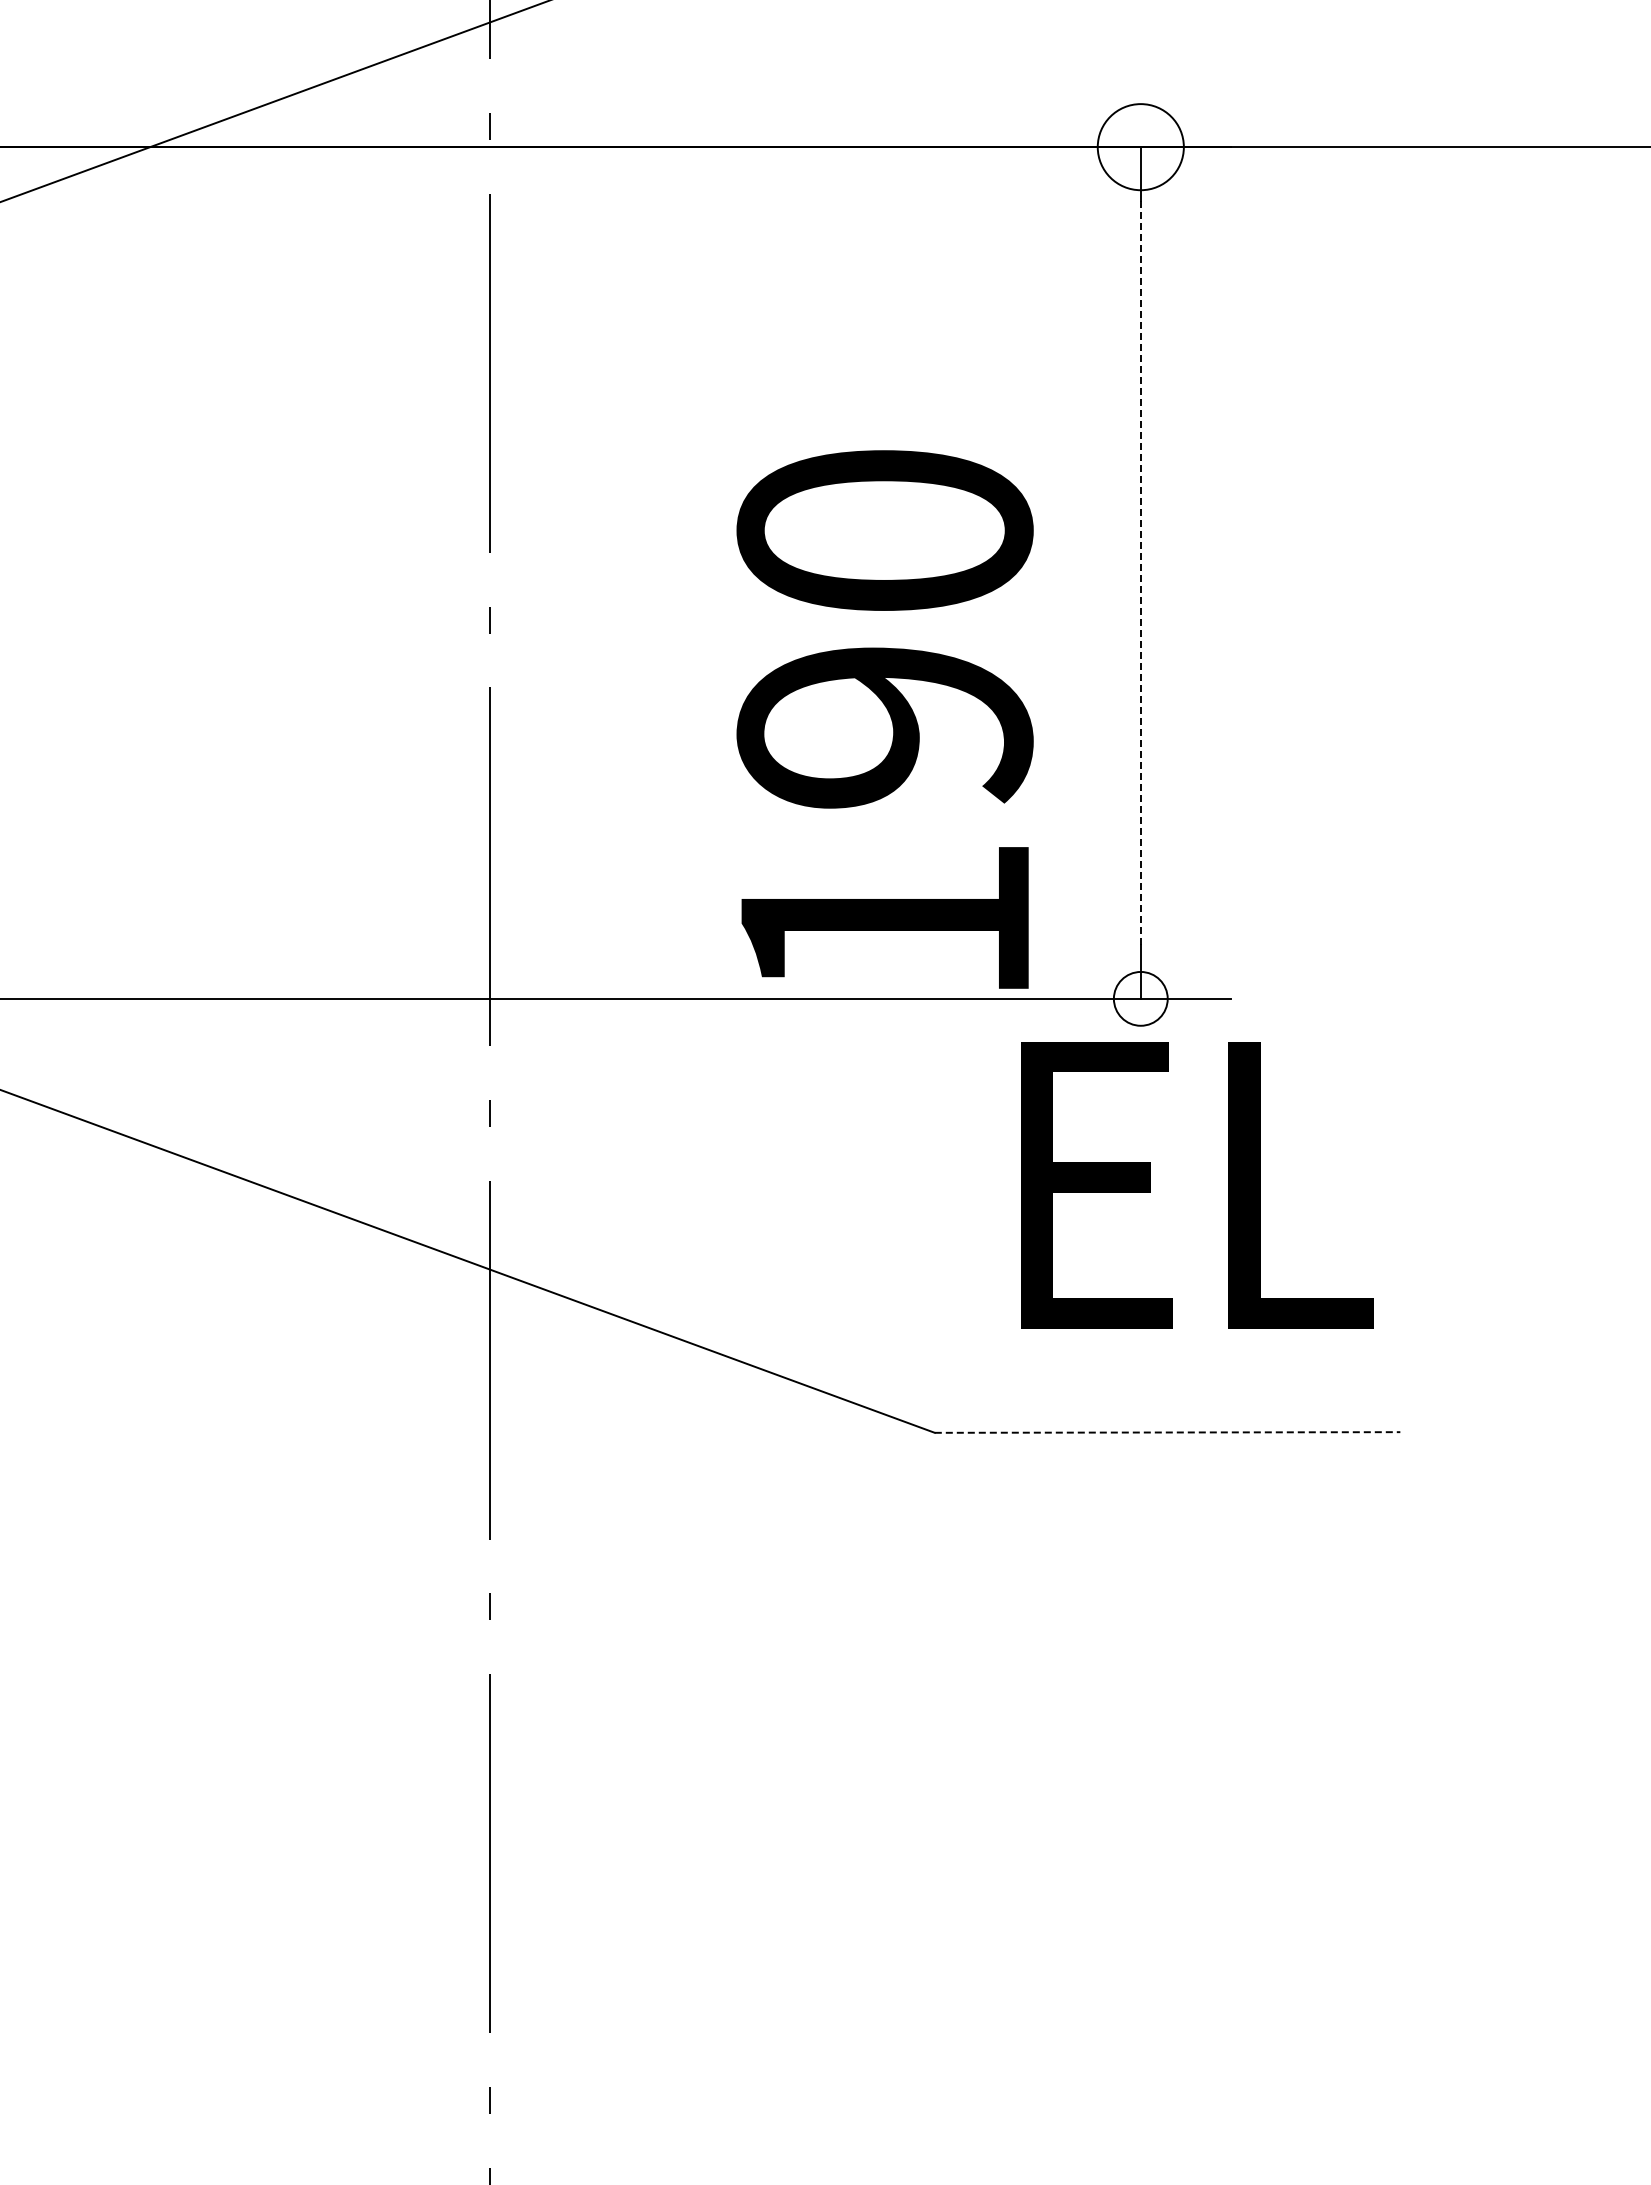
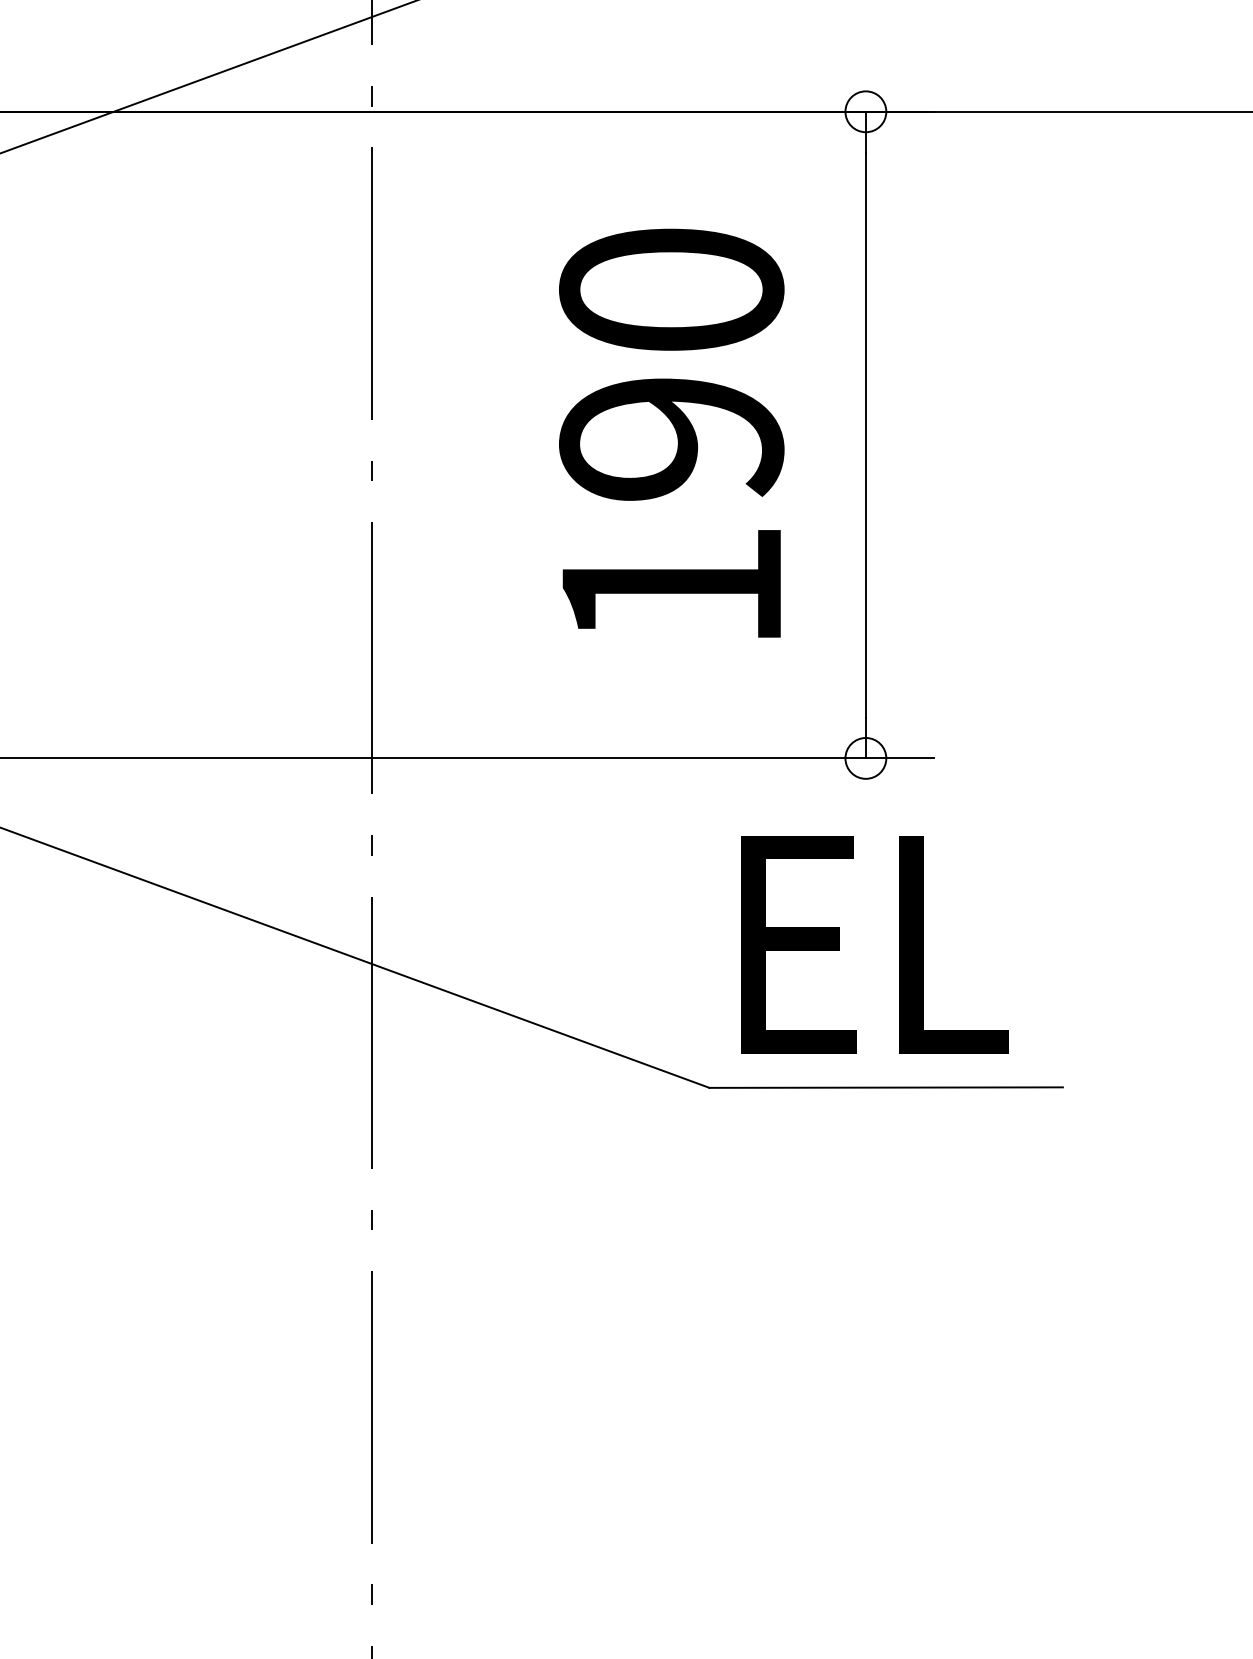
circle: (1140, 147) -> (865, 112), size x0.62
line: (1140, 573) -> (865, 435), dashed -> solid
text: (884, 719) -> (671, 433), moved
text: (1197, 1185) -> (875, 944), moved
line: (1167, 1432) -> (886, 1087), dashed -> solid

